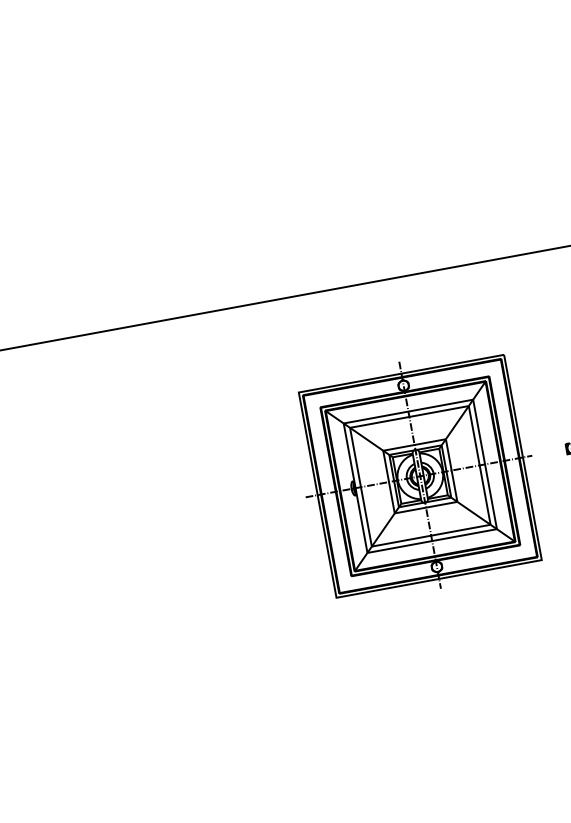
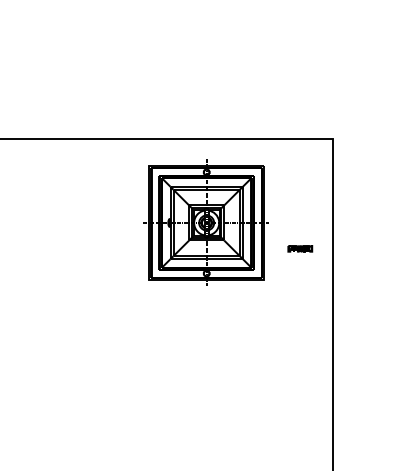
part: (418, 475) -> (205, 222), moved

